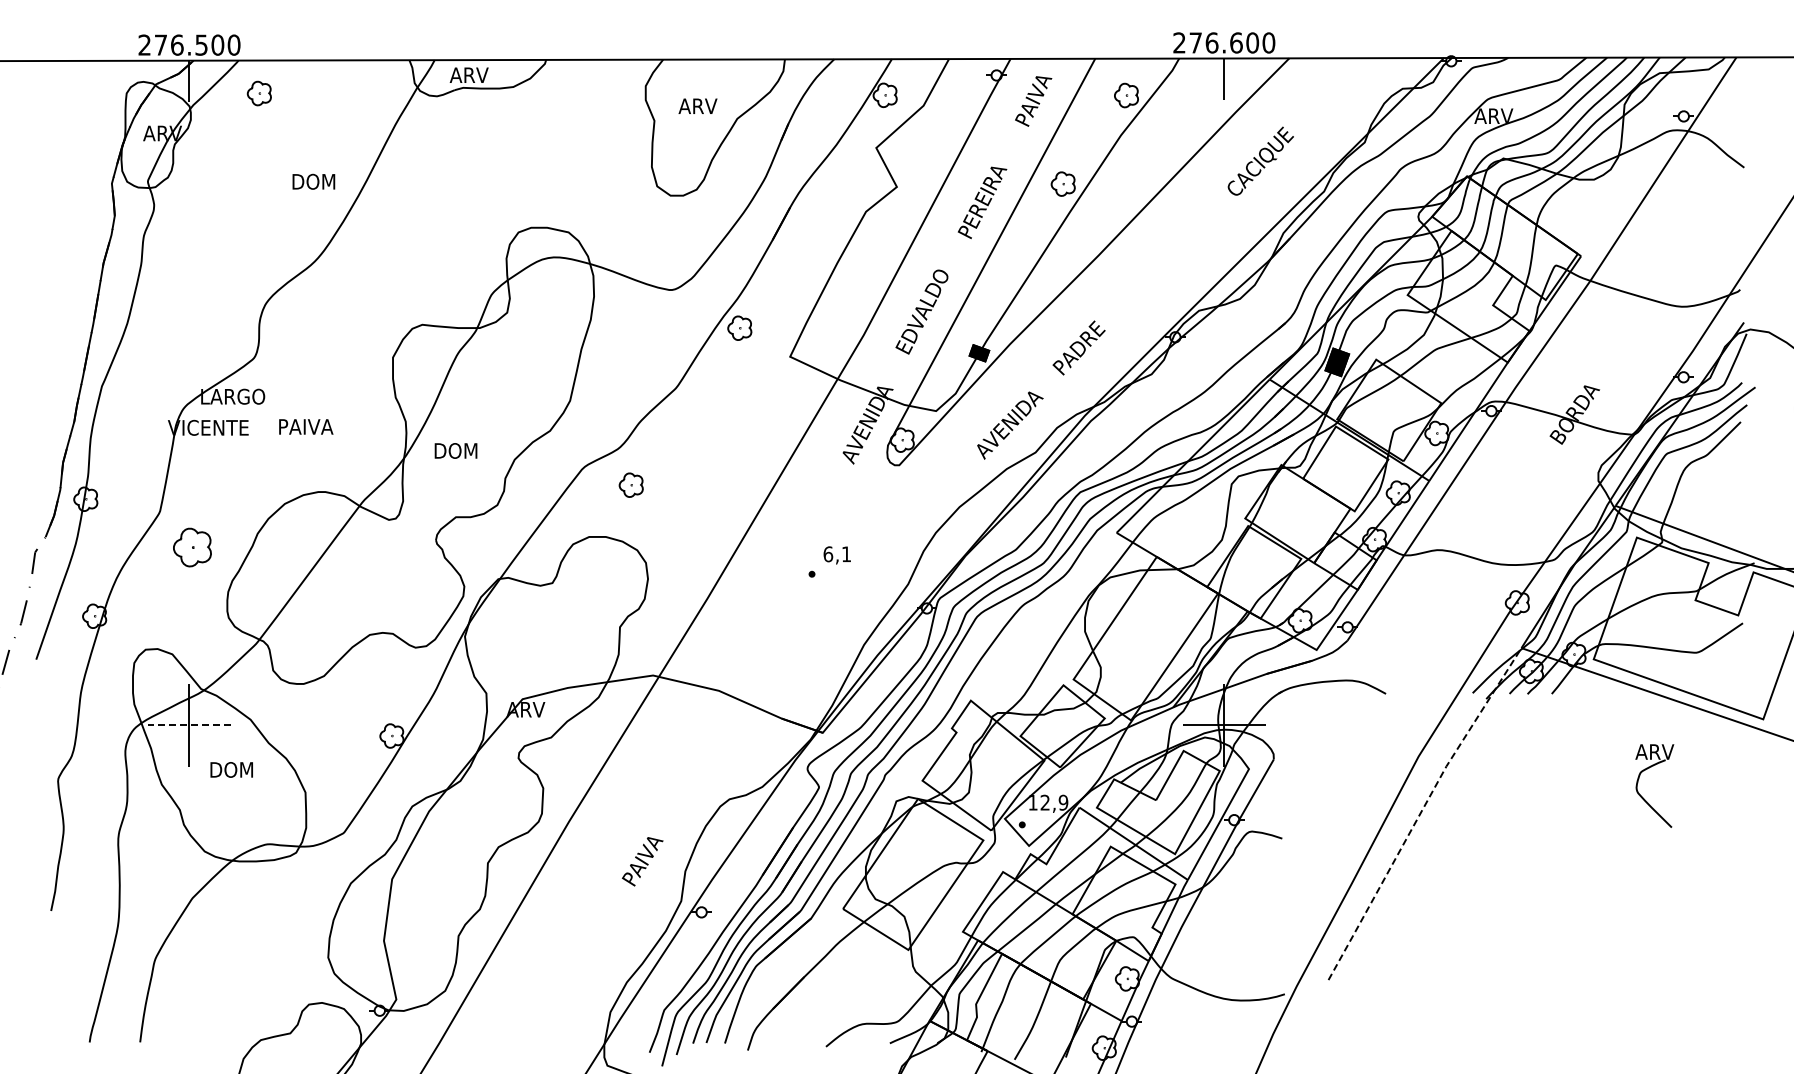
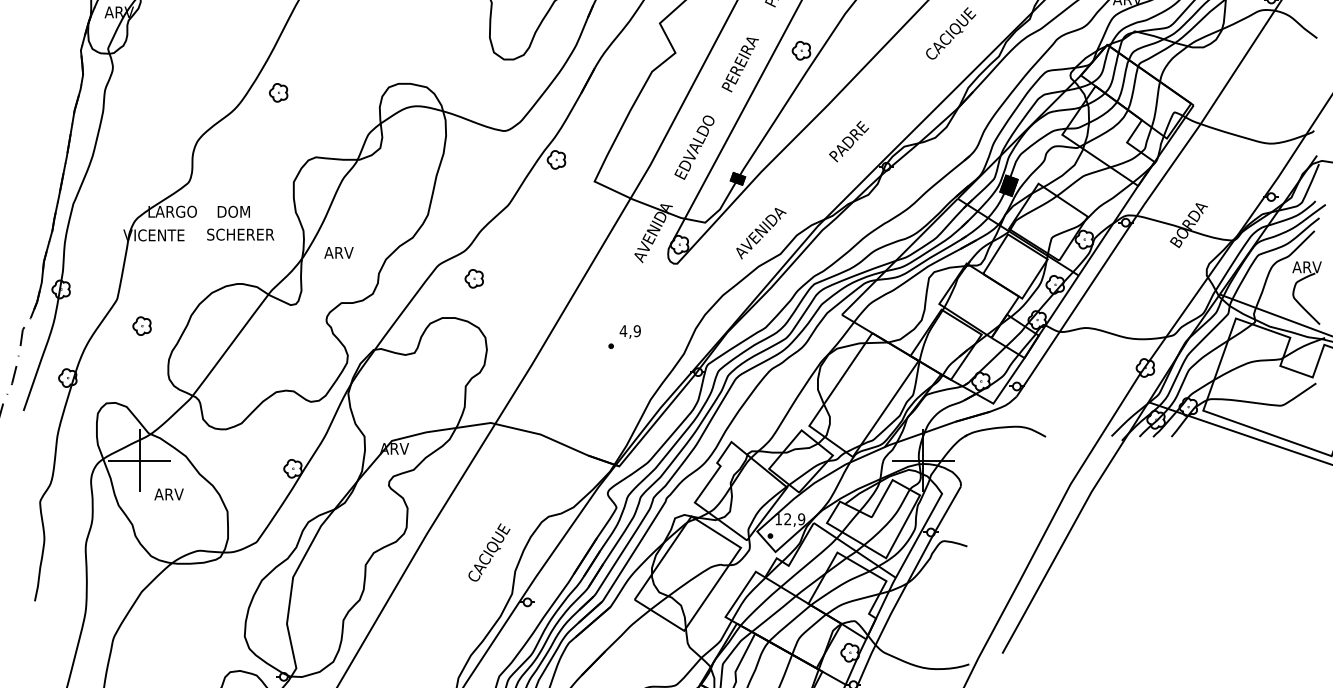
text: (313, 181) -> (233, 211), moved
part: (372, 239) -> (278, 92), added
text: (1078, 347) -> (848, 141), moved
text: (322, 426) -> (240, 234), PAIVA -> SCHERER
text: (455, 450) -> (341, 252), DOM -> ARV
part: (192, 547) -> (141, 325), size x0.62
text: (837, 554) -> (630, 331), 6,1 -> 4,9
line: (188, 725) -> (138, 460), dashed -> solid
text: (230, 769) -> (170, 494), DOM -> ARV
part: (1639, 779) -> (1295, 288), moved
line: (1421, 811) -> (1072, 525), dashed -> solid
text: (649, 847) -> (488, 553), PAIVA -> CACIQUE

